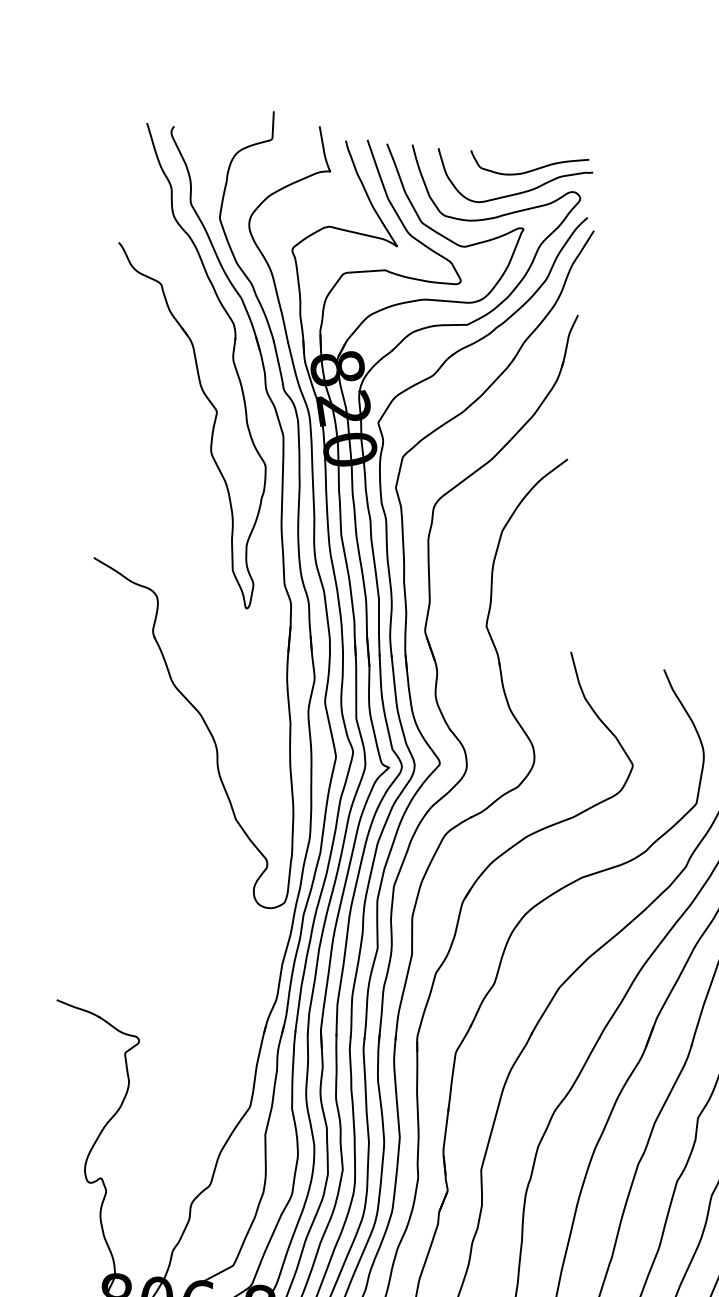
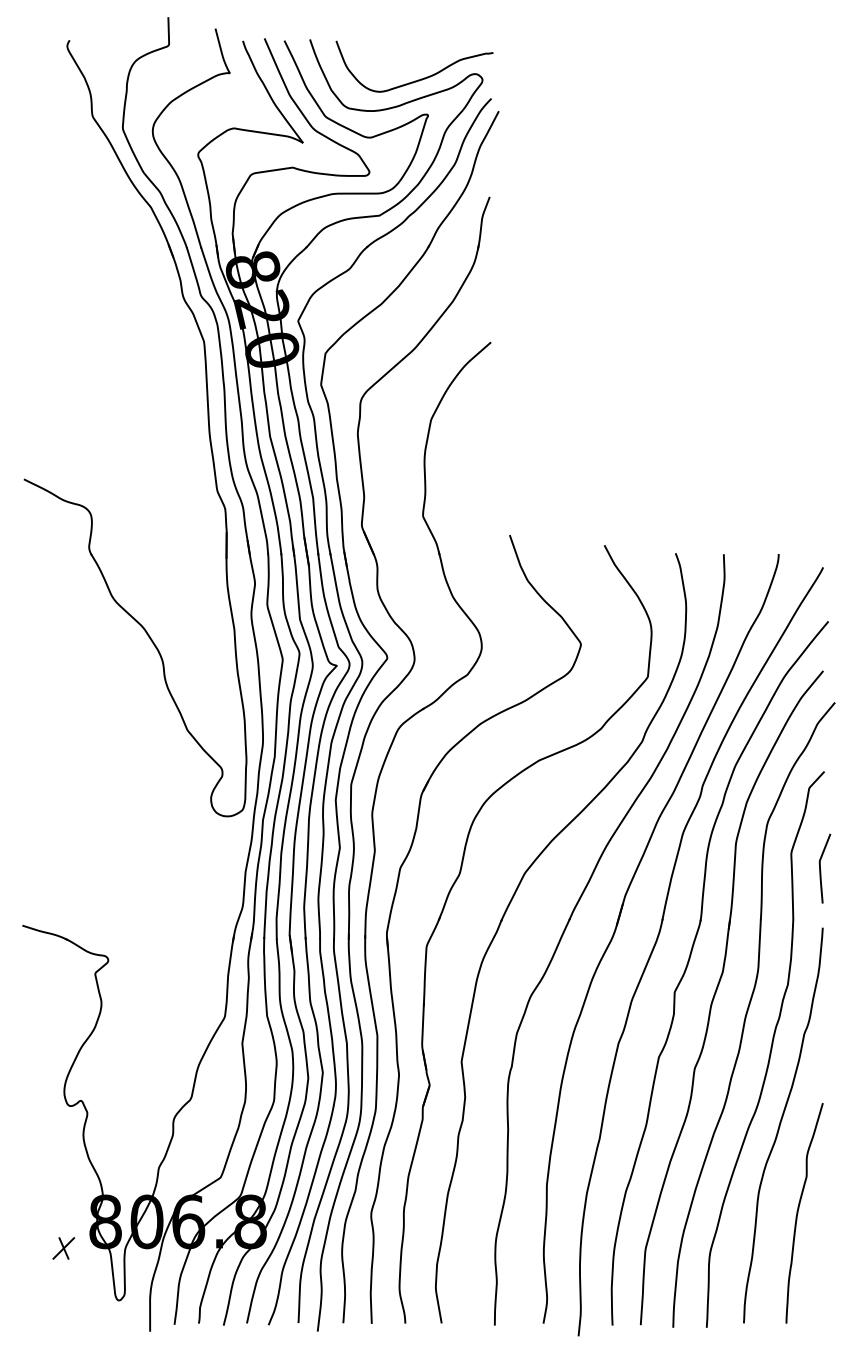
curve: (530, 170) -> (430, 55), removed
part: (191, 365) -> (106, 278), removed

